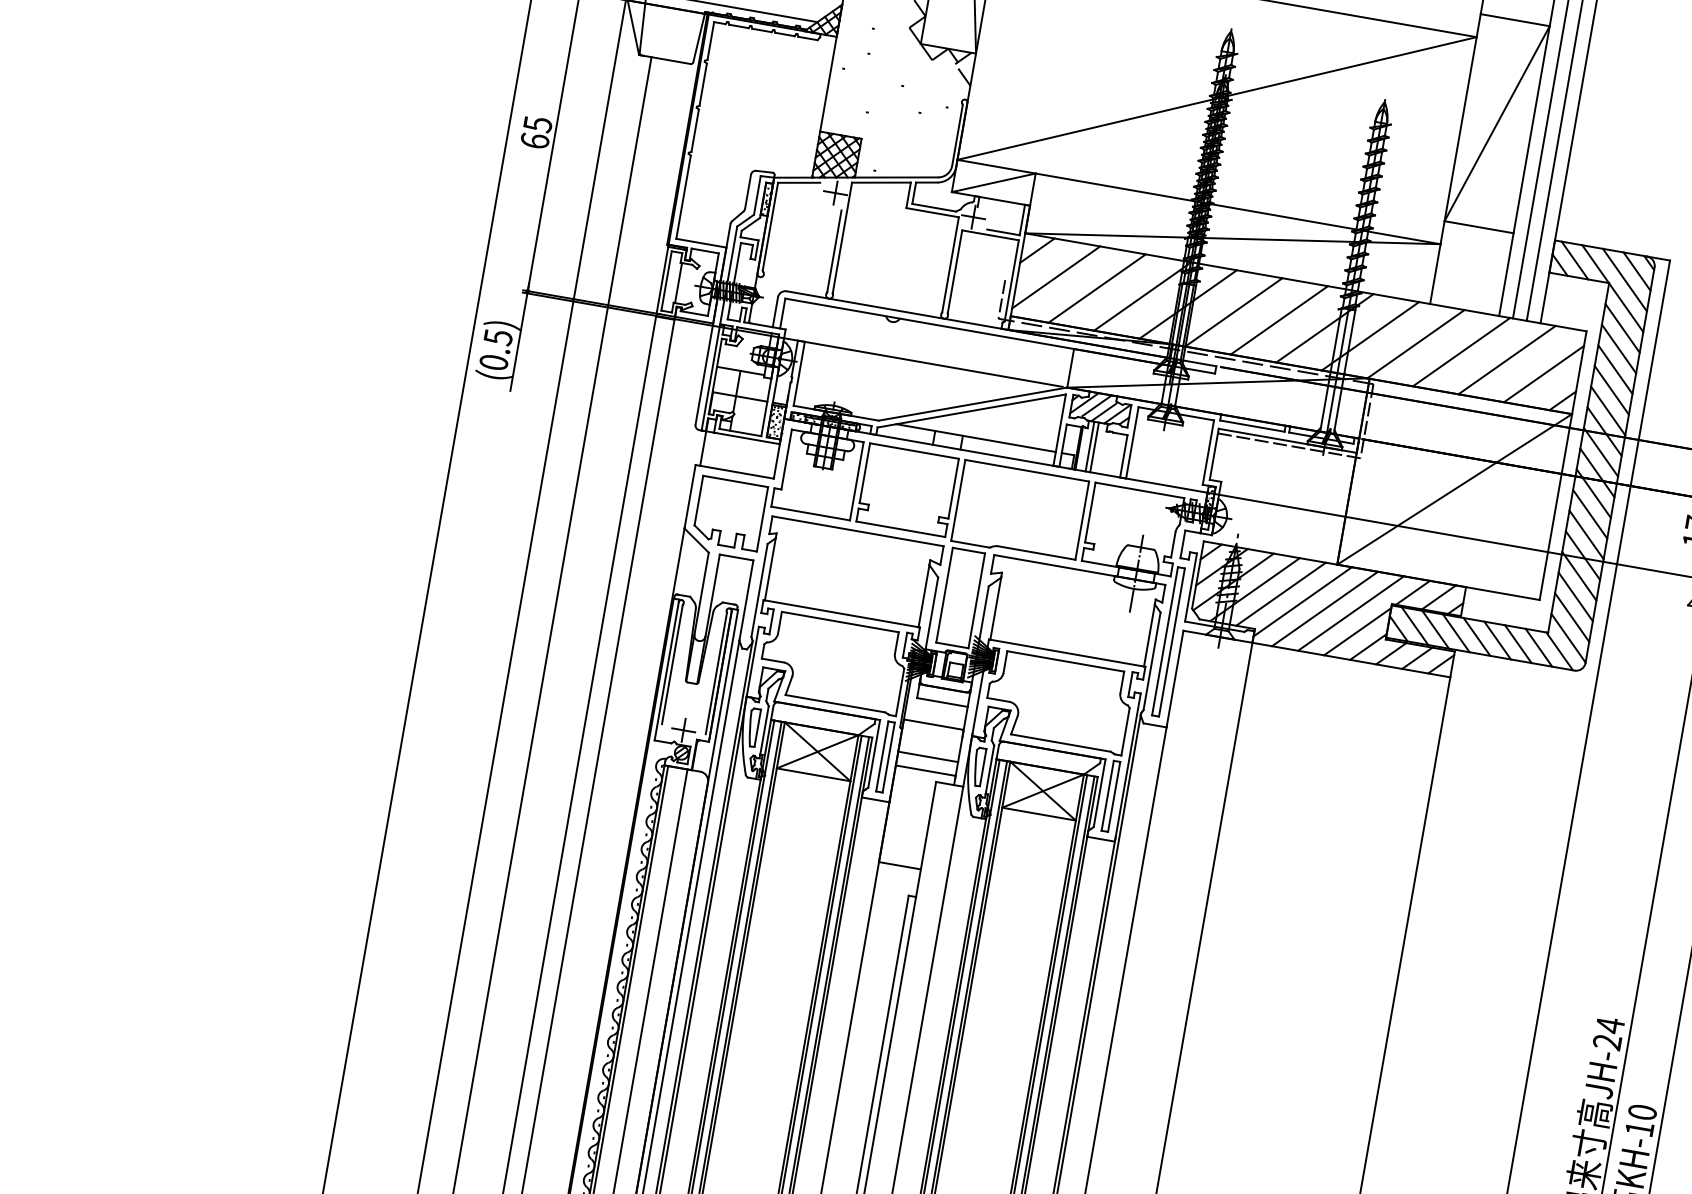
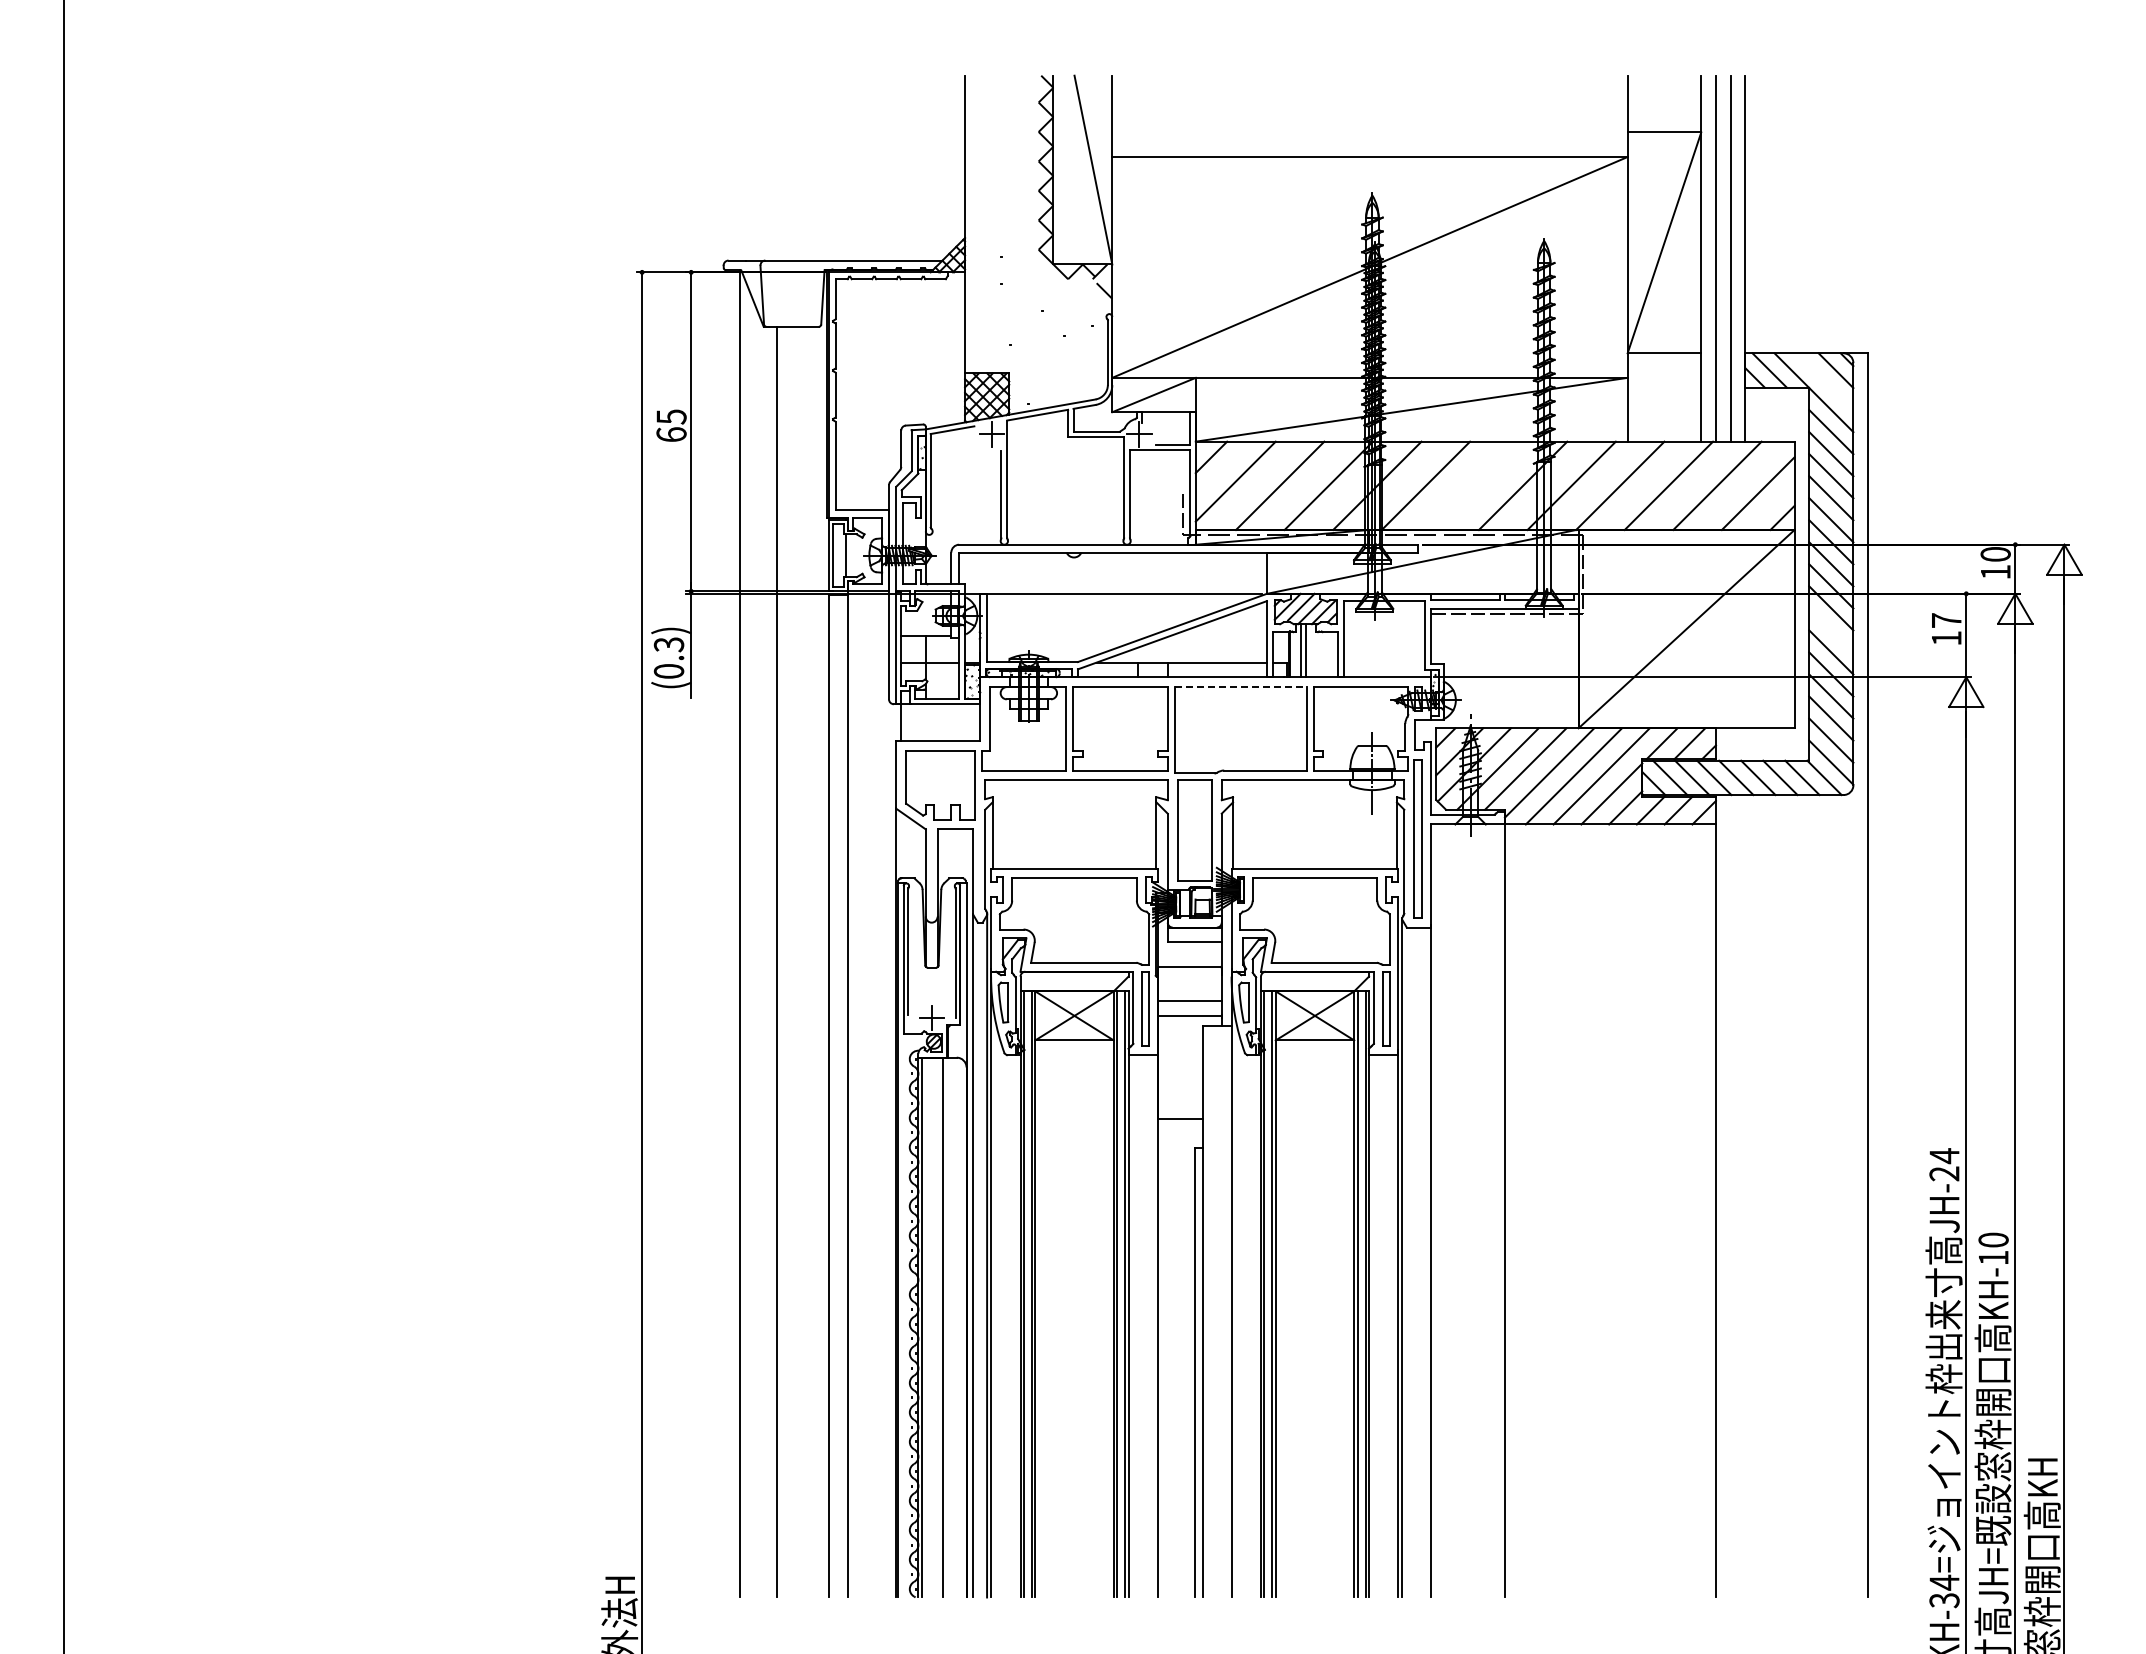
line: (1624, 279) -> (1824, 381), removed
line: (1279, 320) -> (1474, 485), removed
text: (497, 337) -> (668, 644), (0.5) -> (0.3)
line: (1027, 471) -> (1241, 687), solid -> dashed
line: (1590, 514) -> (1831, 630), removed

